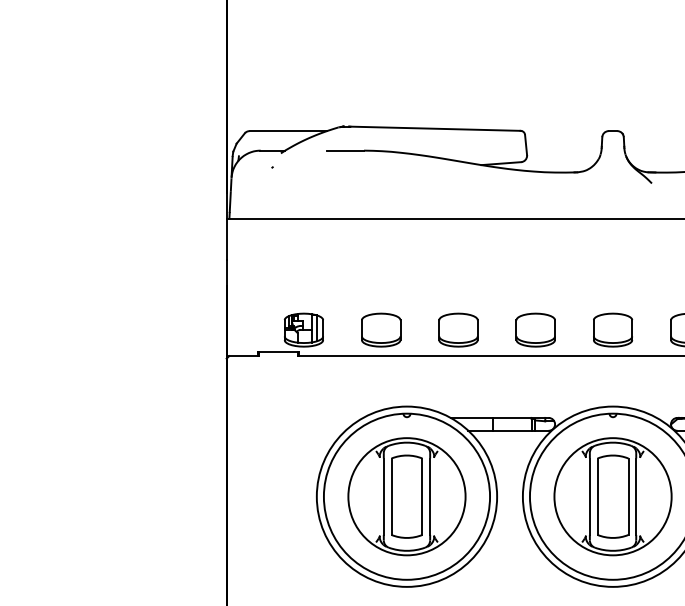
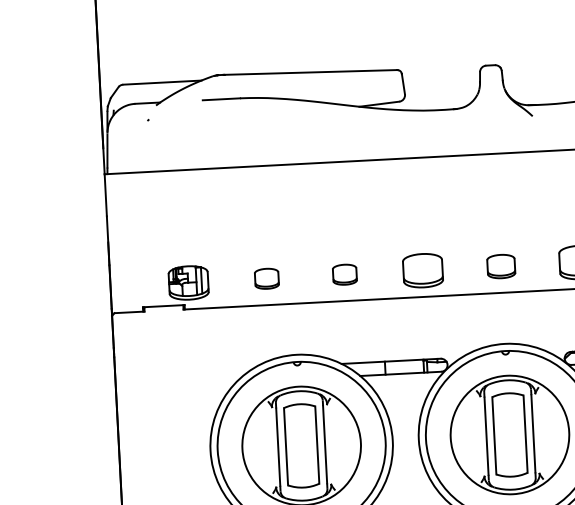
part: (381, 329) -> (267, 278), size x0.6
part: (458, 329) -> (344, 274), size x0.6
part: (613, 329) -> (501, 265), size x0.7

